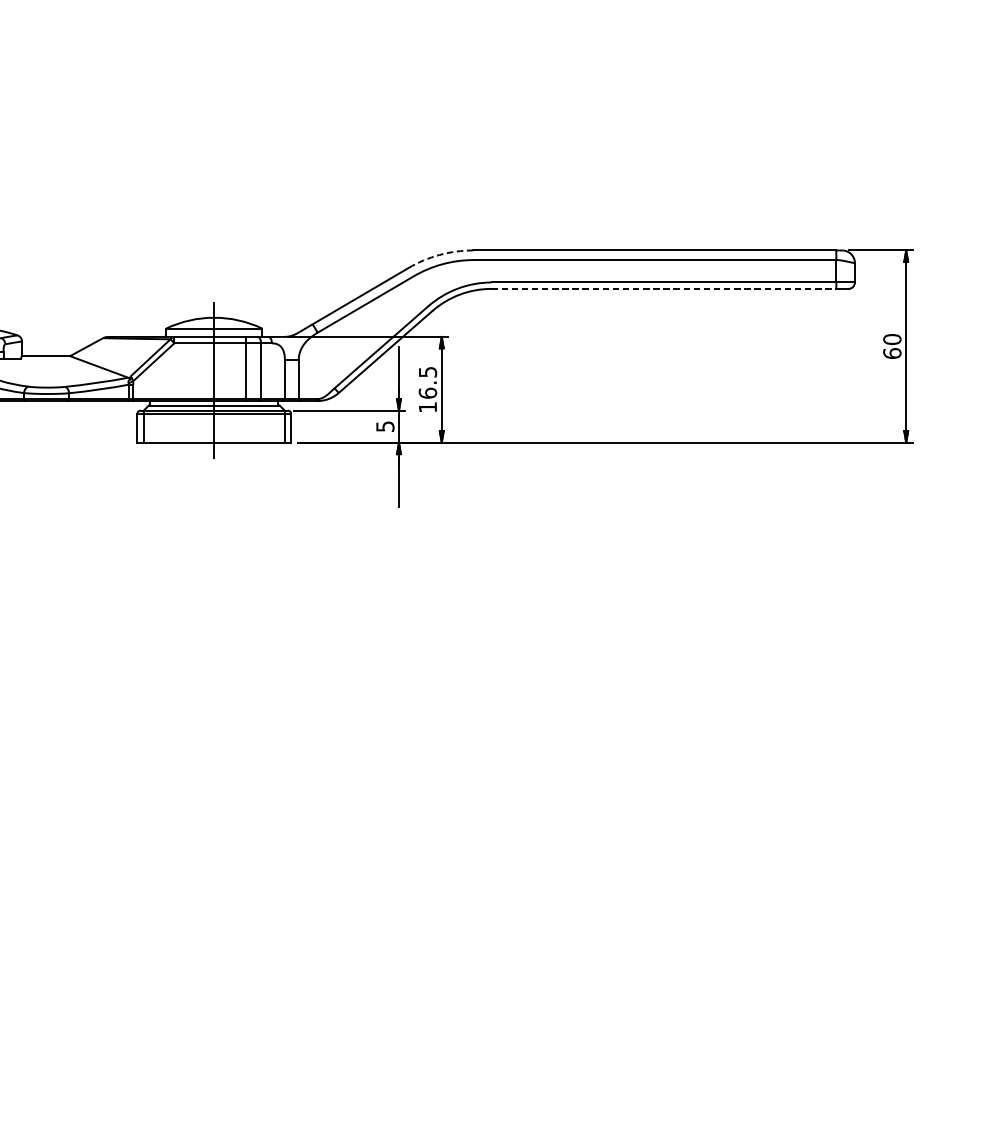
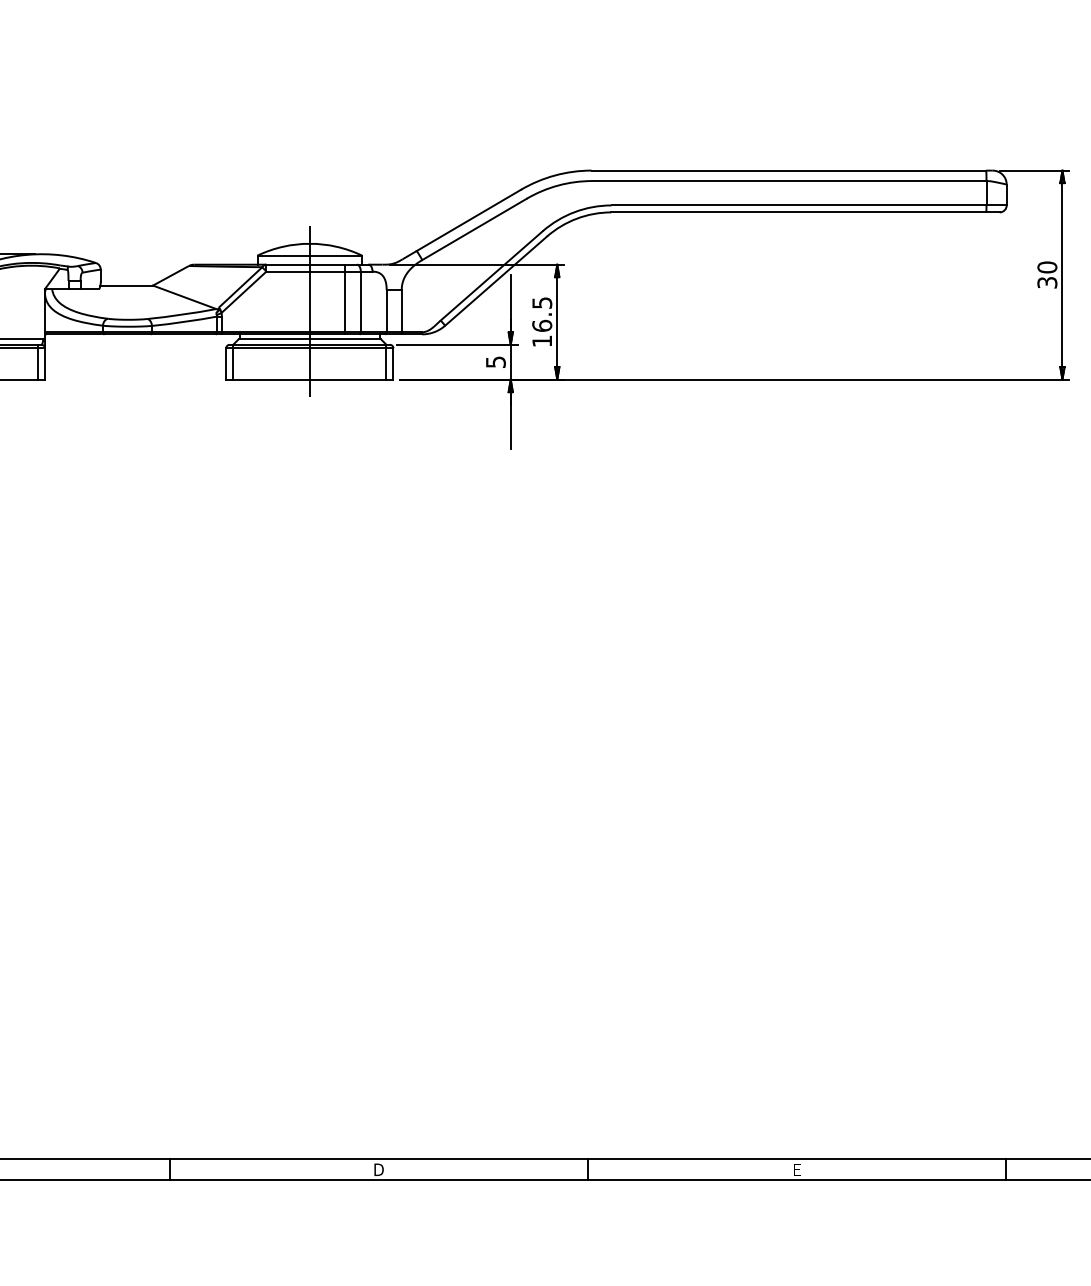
arc: (440, 254) -> (555, 175), dashed -> solid
line: (664, 288) -> (799, 212), dashed -> solid
text: (892, 353) -> (1047, 282), 60 -> 30

